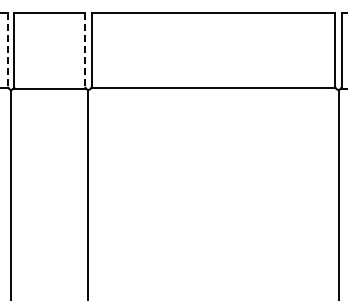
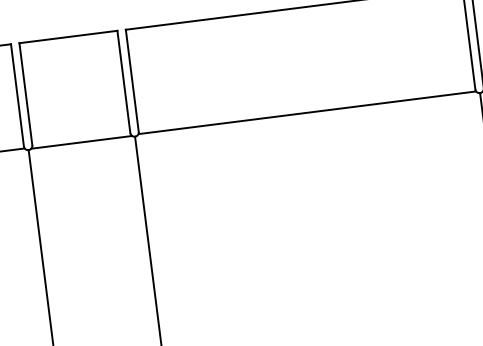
line: (8, 50) -> (17, 96), dashed -> solid
line: (85, 50) -> (124, 82), dashed -> solid

